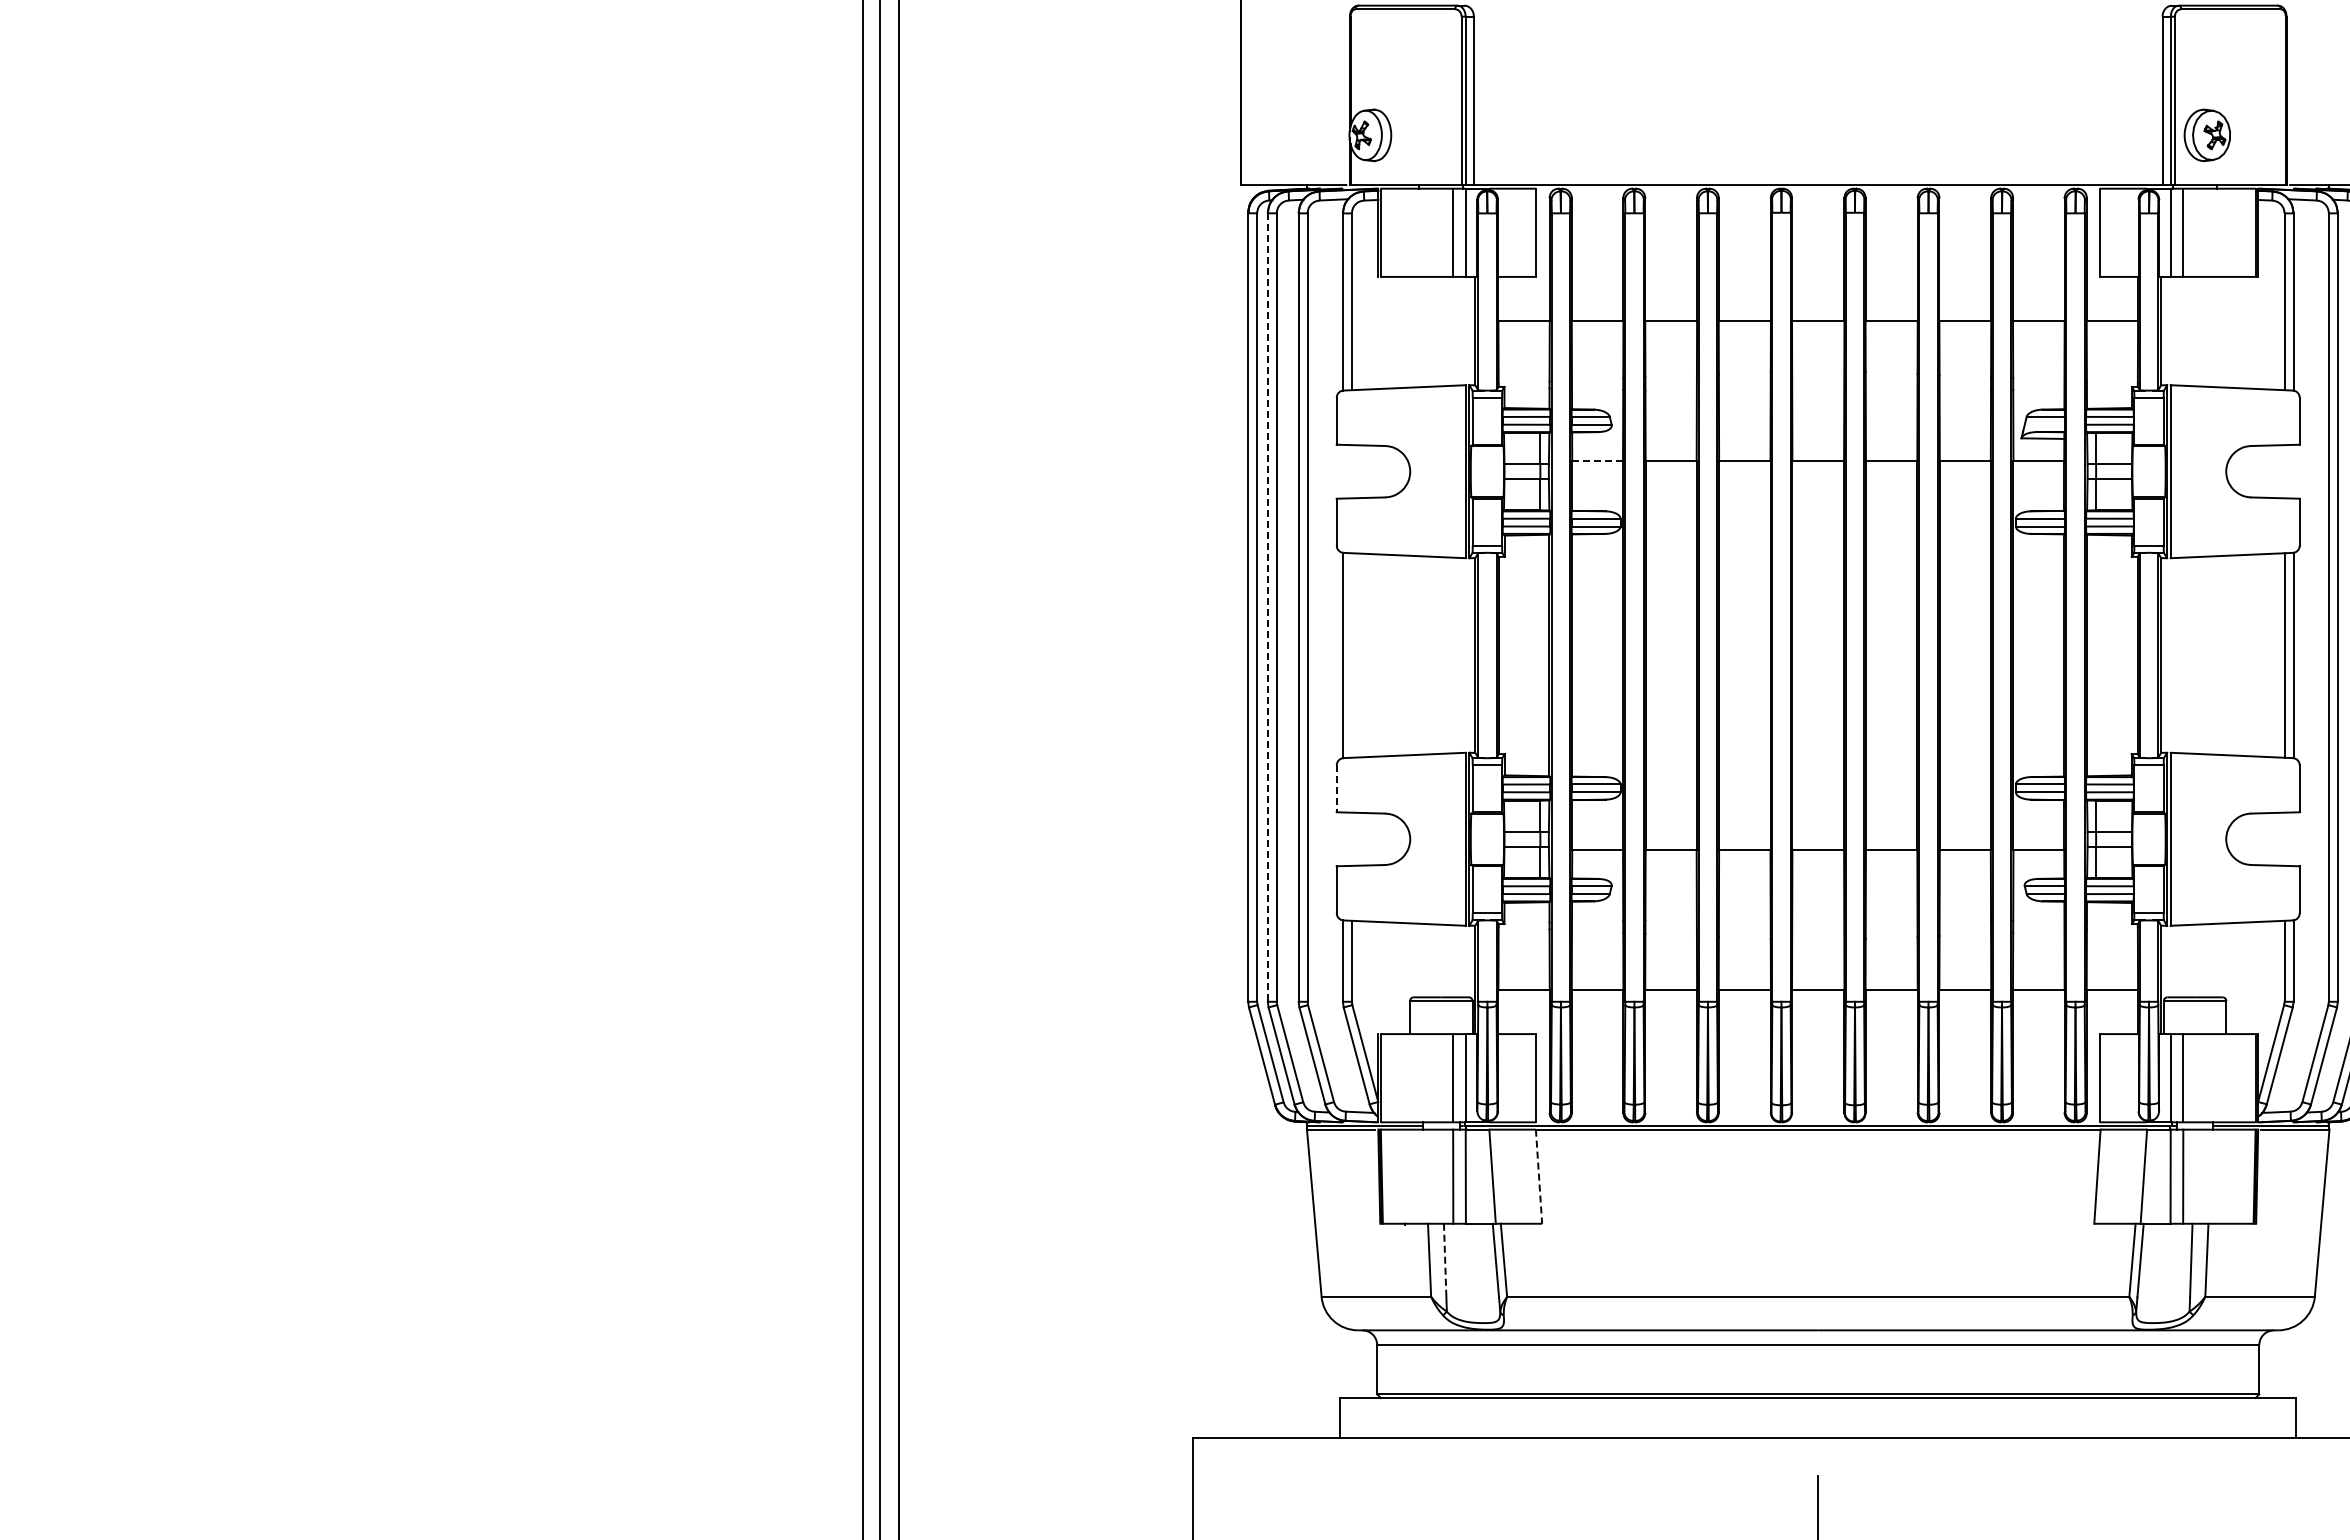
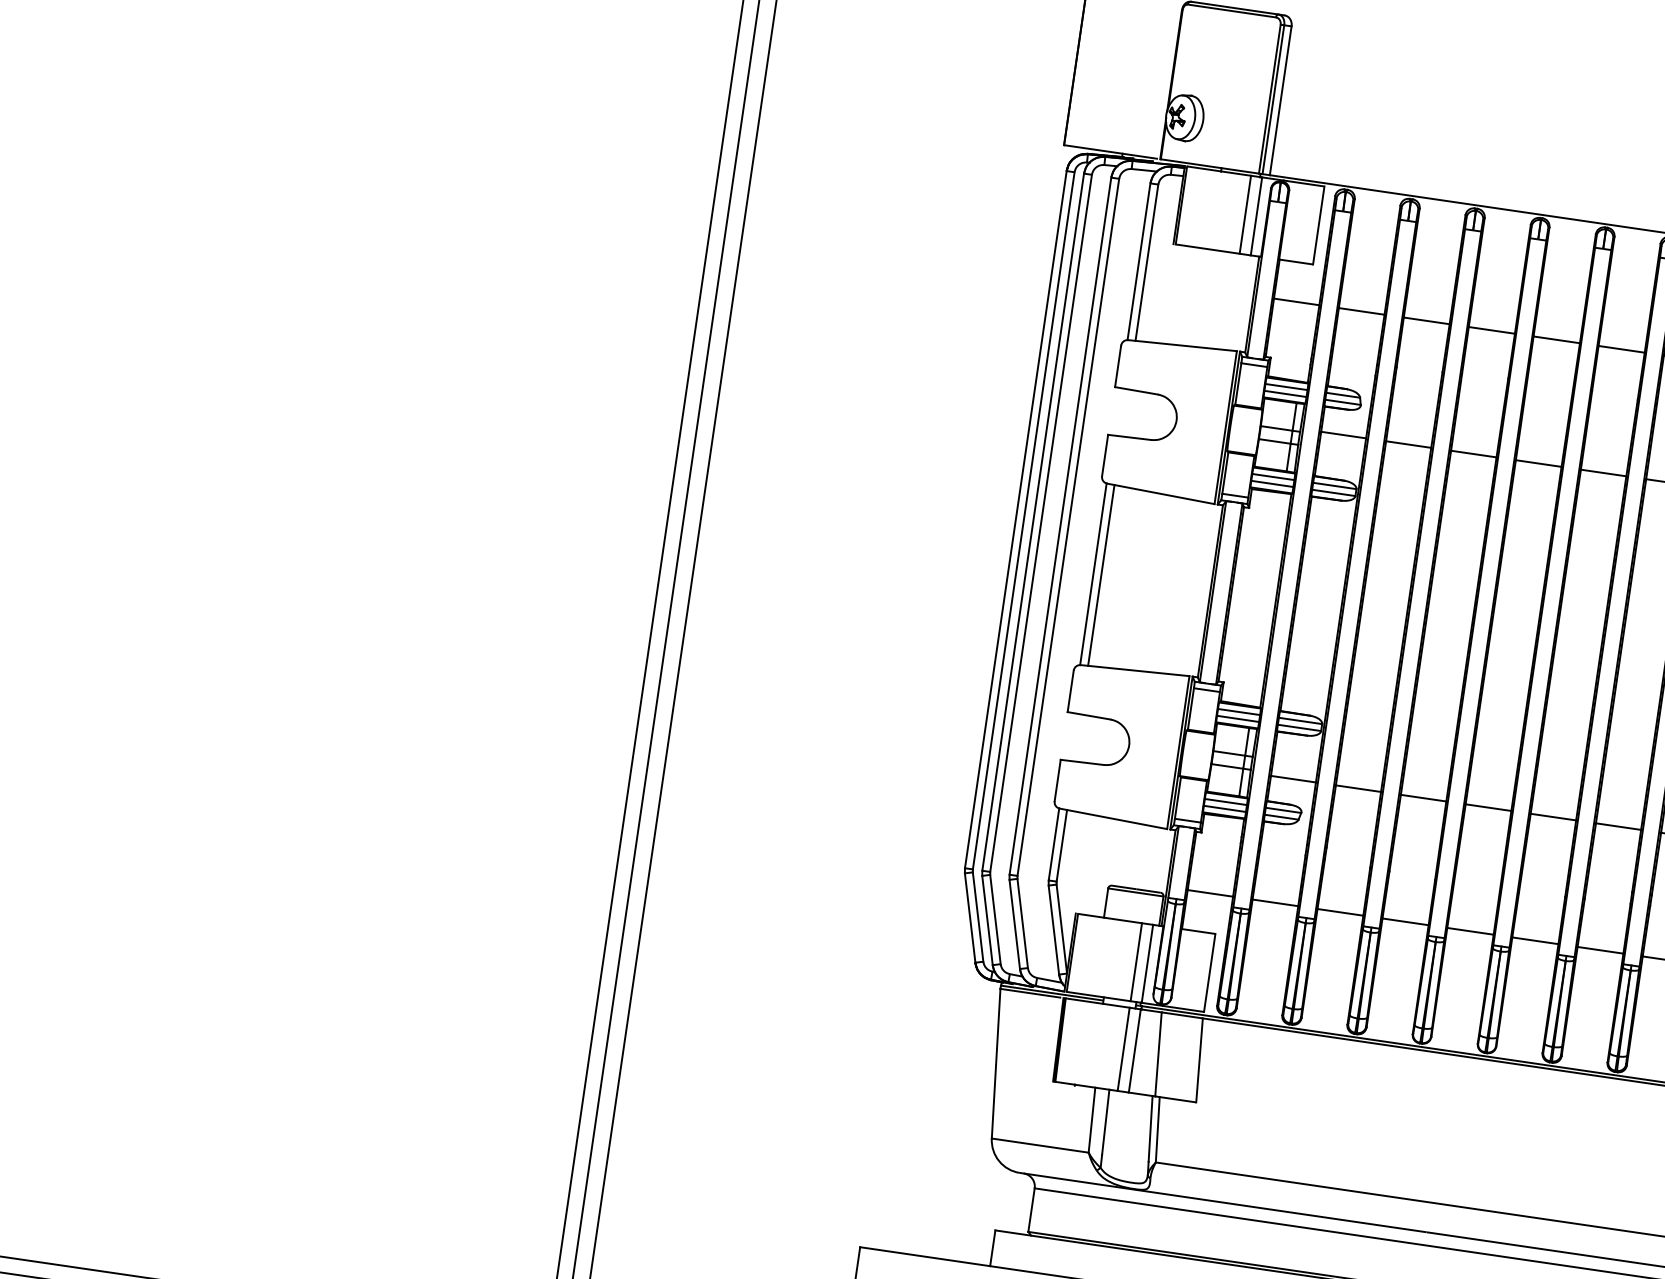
line: (1598, 460) -> (1344, 434), dashed -> solid
line: (1267, 608) -> (1032, 522), dashed -> solid
line: (1351, 655) -> (1100, 575), added
line: (1336, 789) -> (1070, 691), dashed -> solid
line: (1539, 1177) -> (1199, 1061), dashed -> solid
line: (1445, 1260) -> (1106, 1122), dashed -> solid

